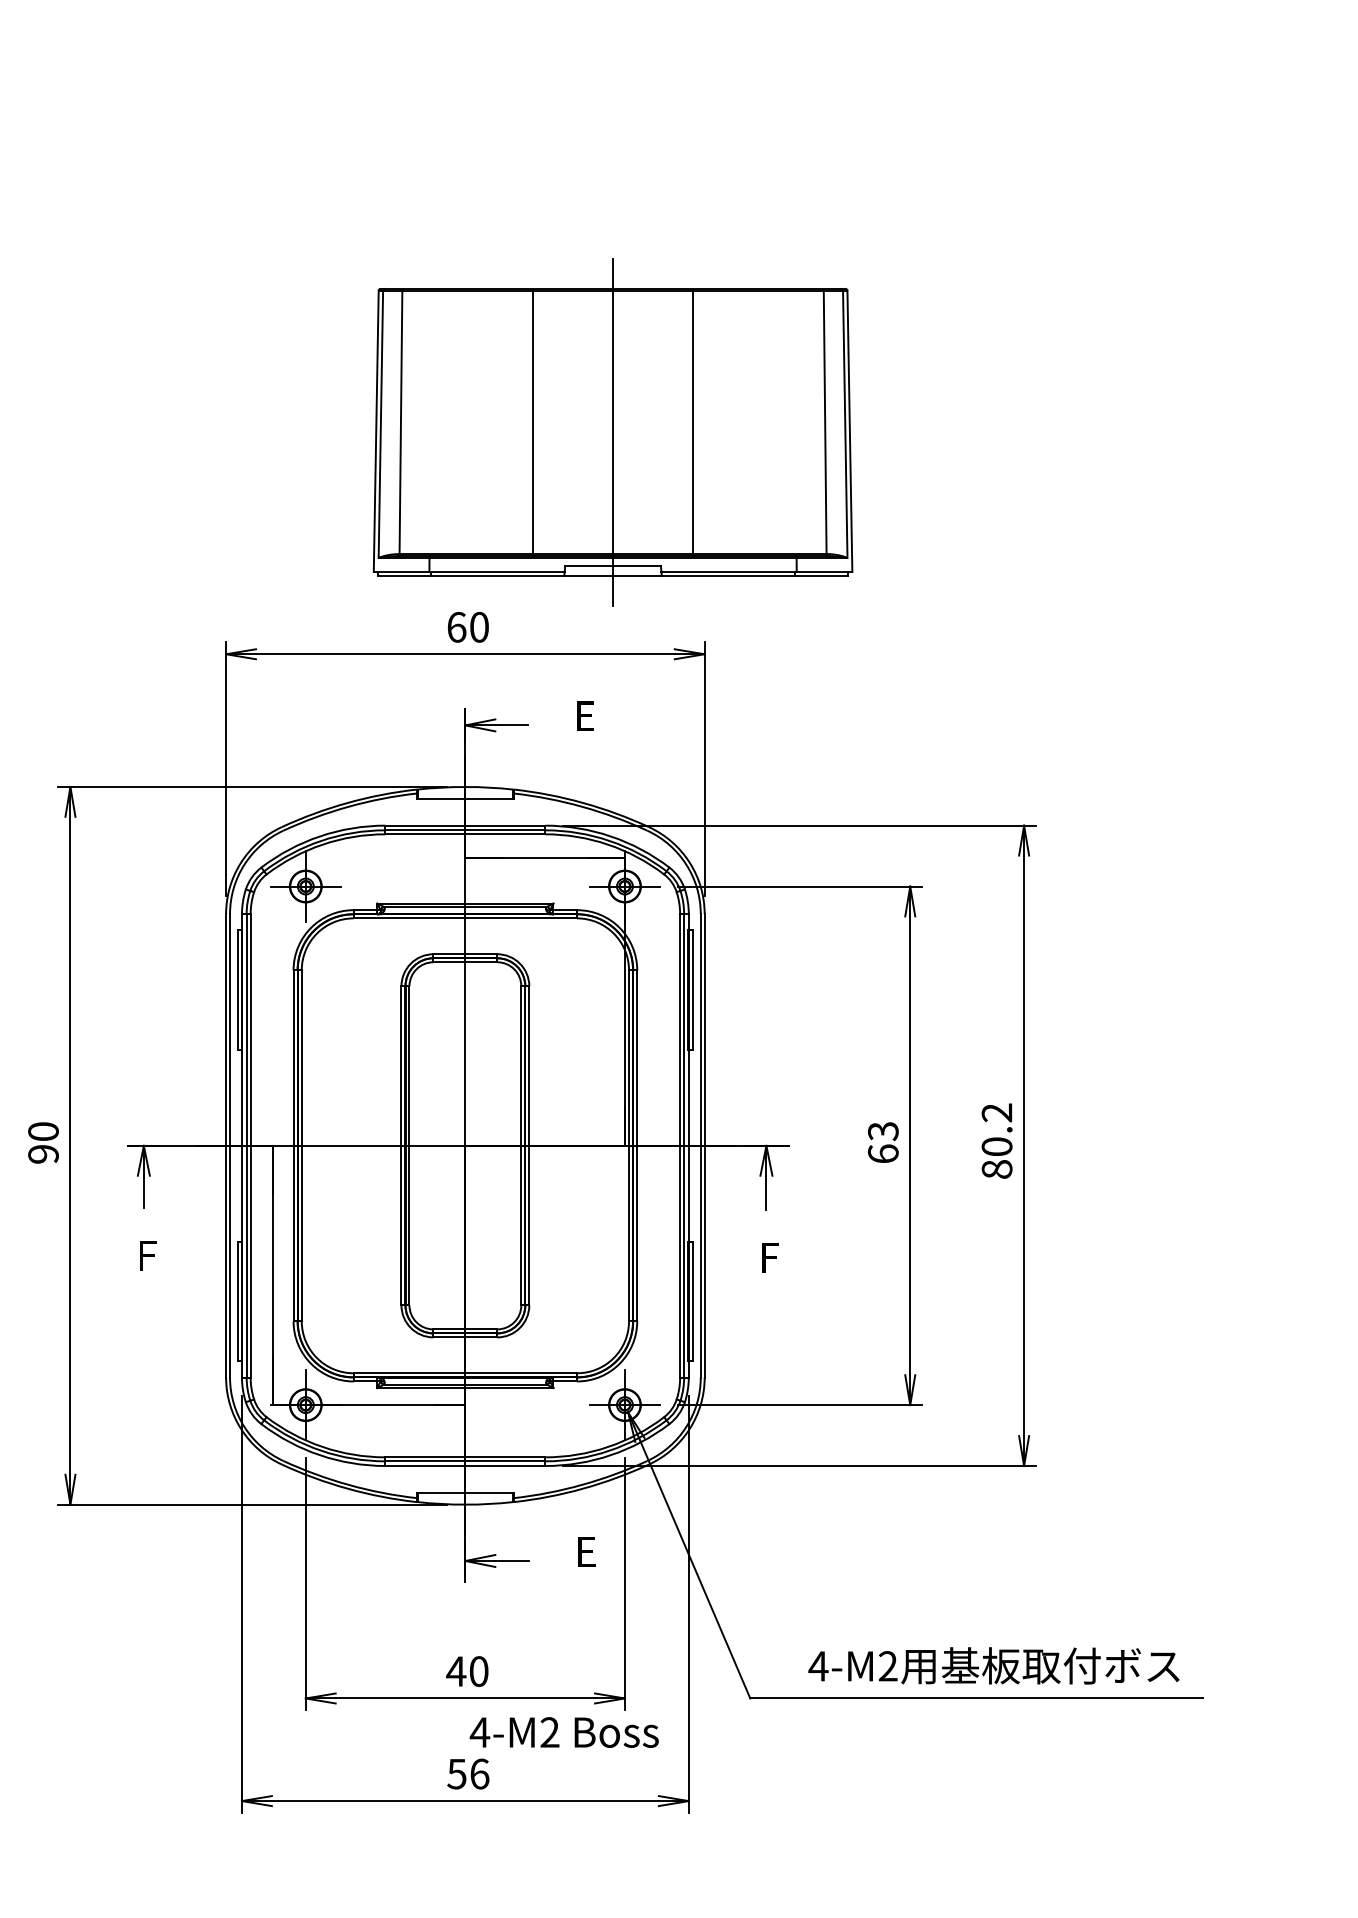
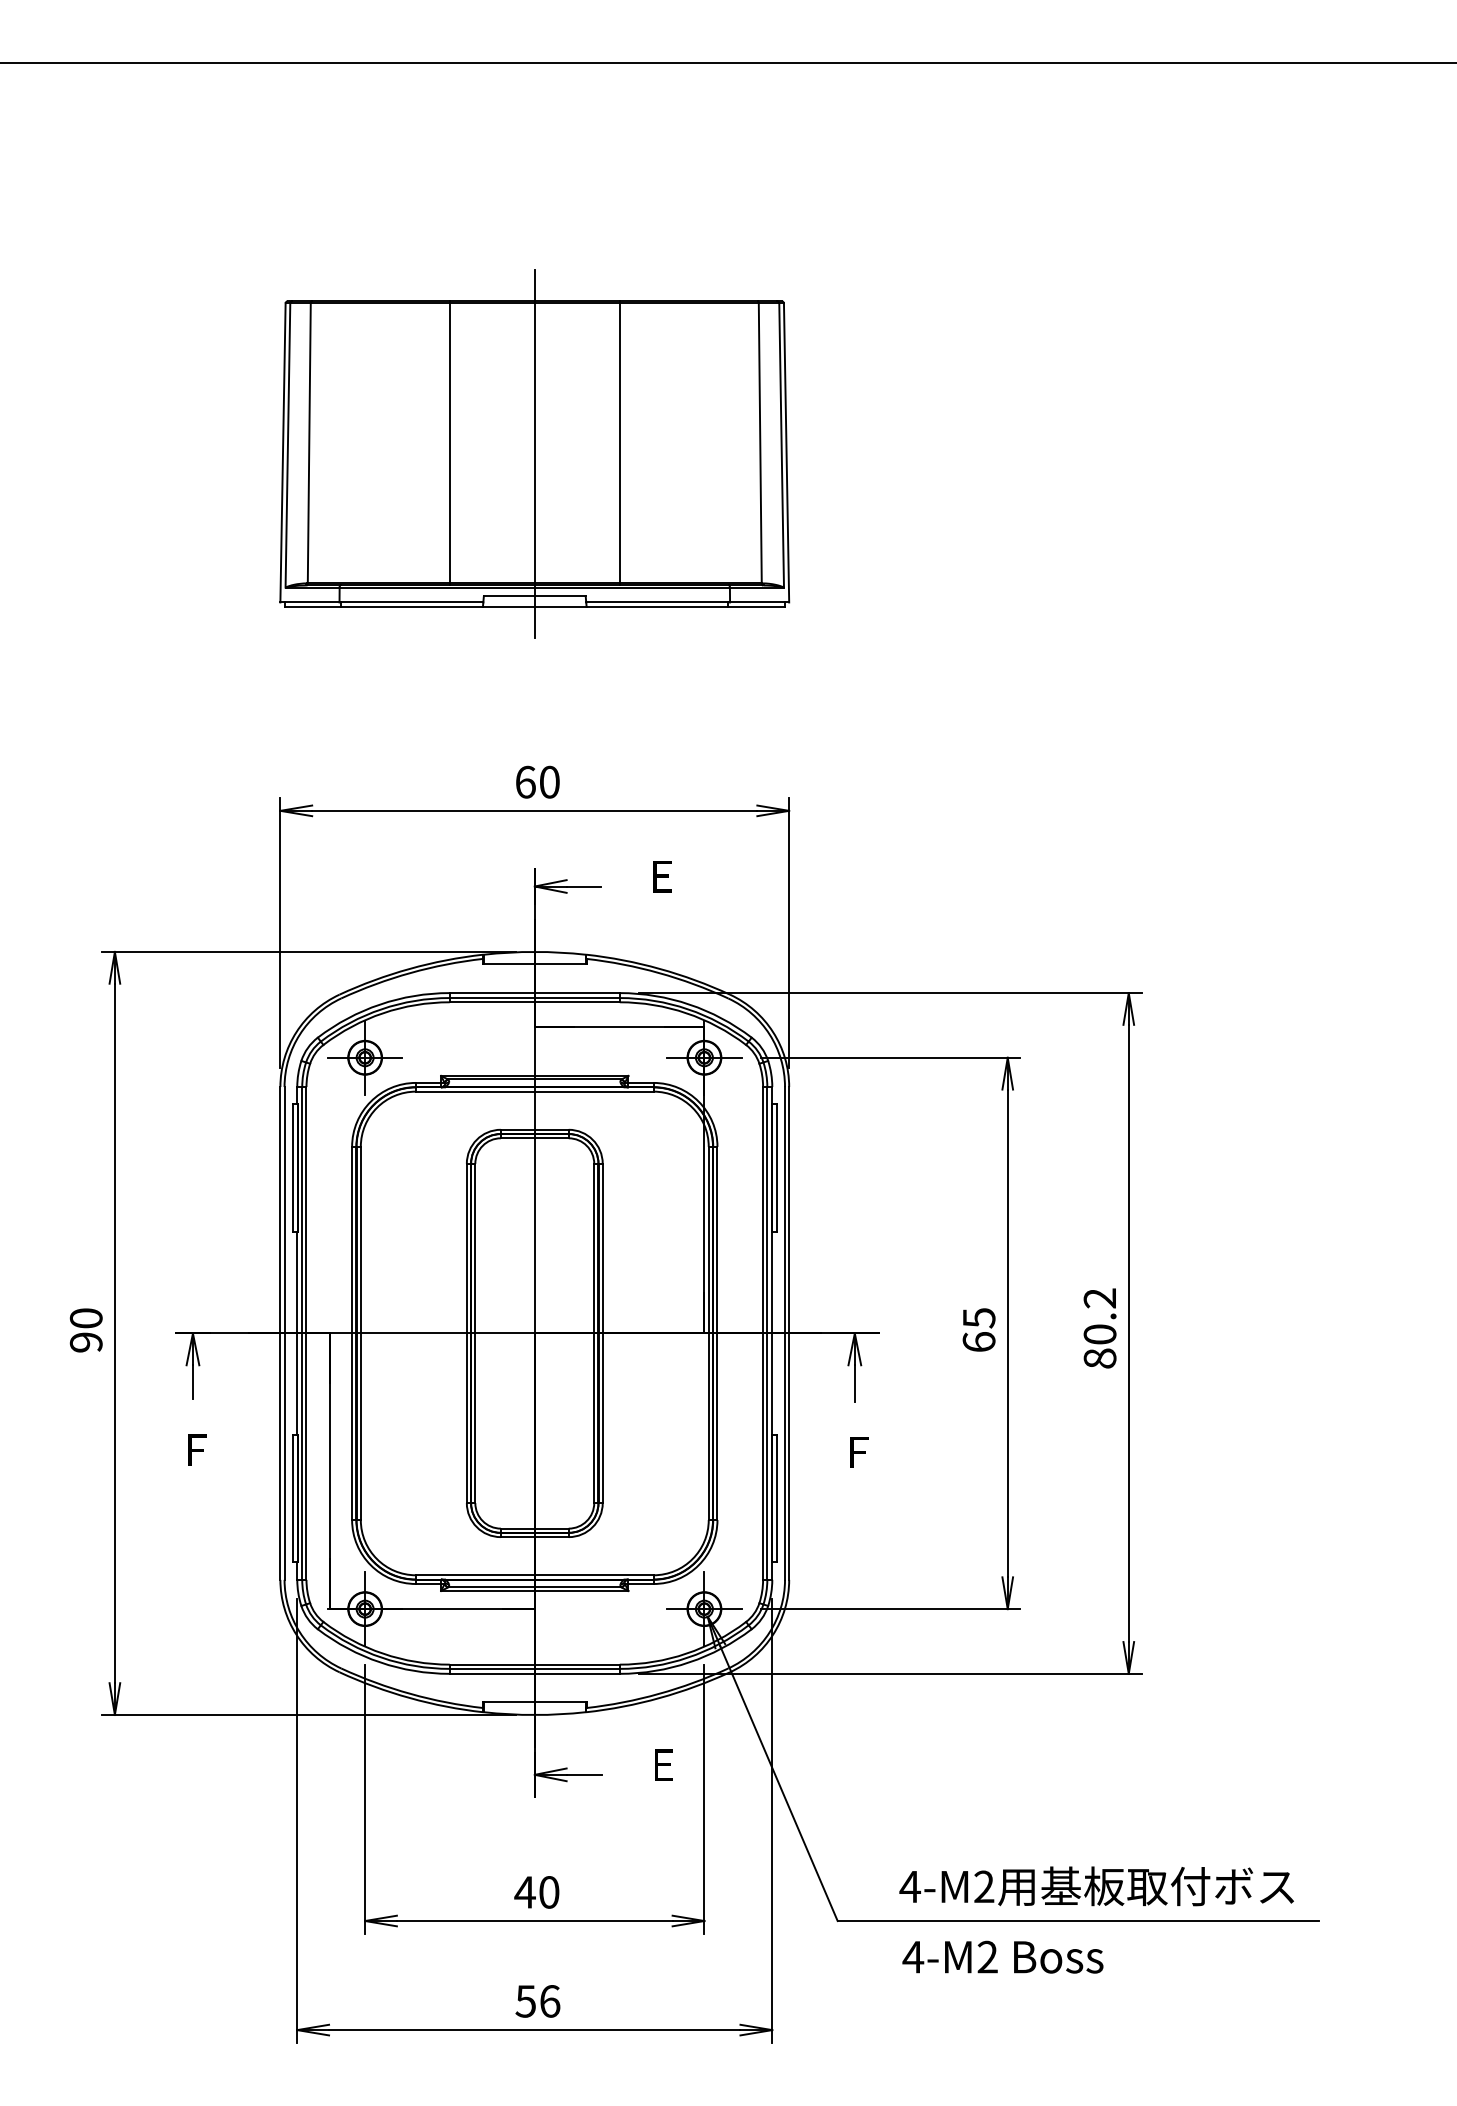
part: (612, 431) -> (534, 453), moved
text: (882, 1131) -> (978, 1318), 63 -> 65
text: (563, 1731) -> (1002, 1956), moved

